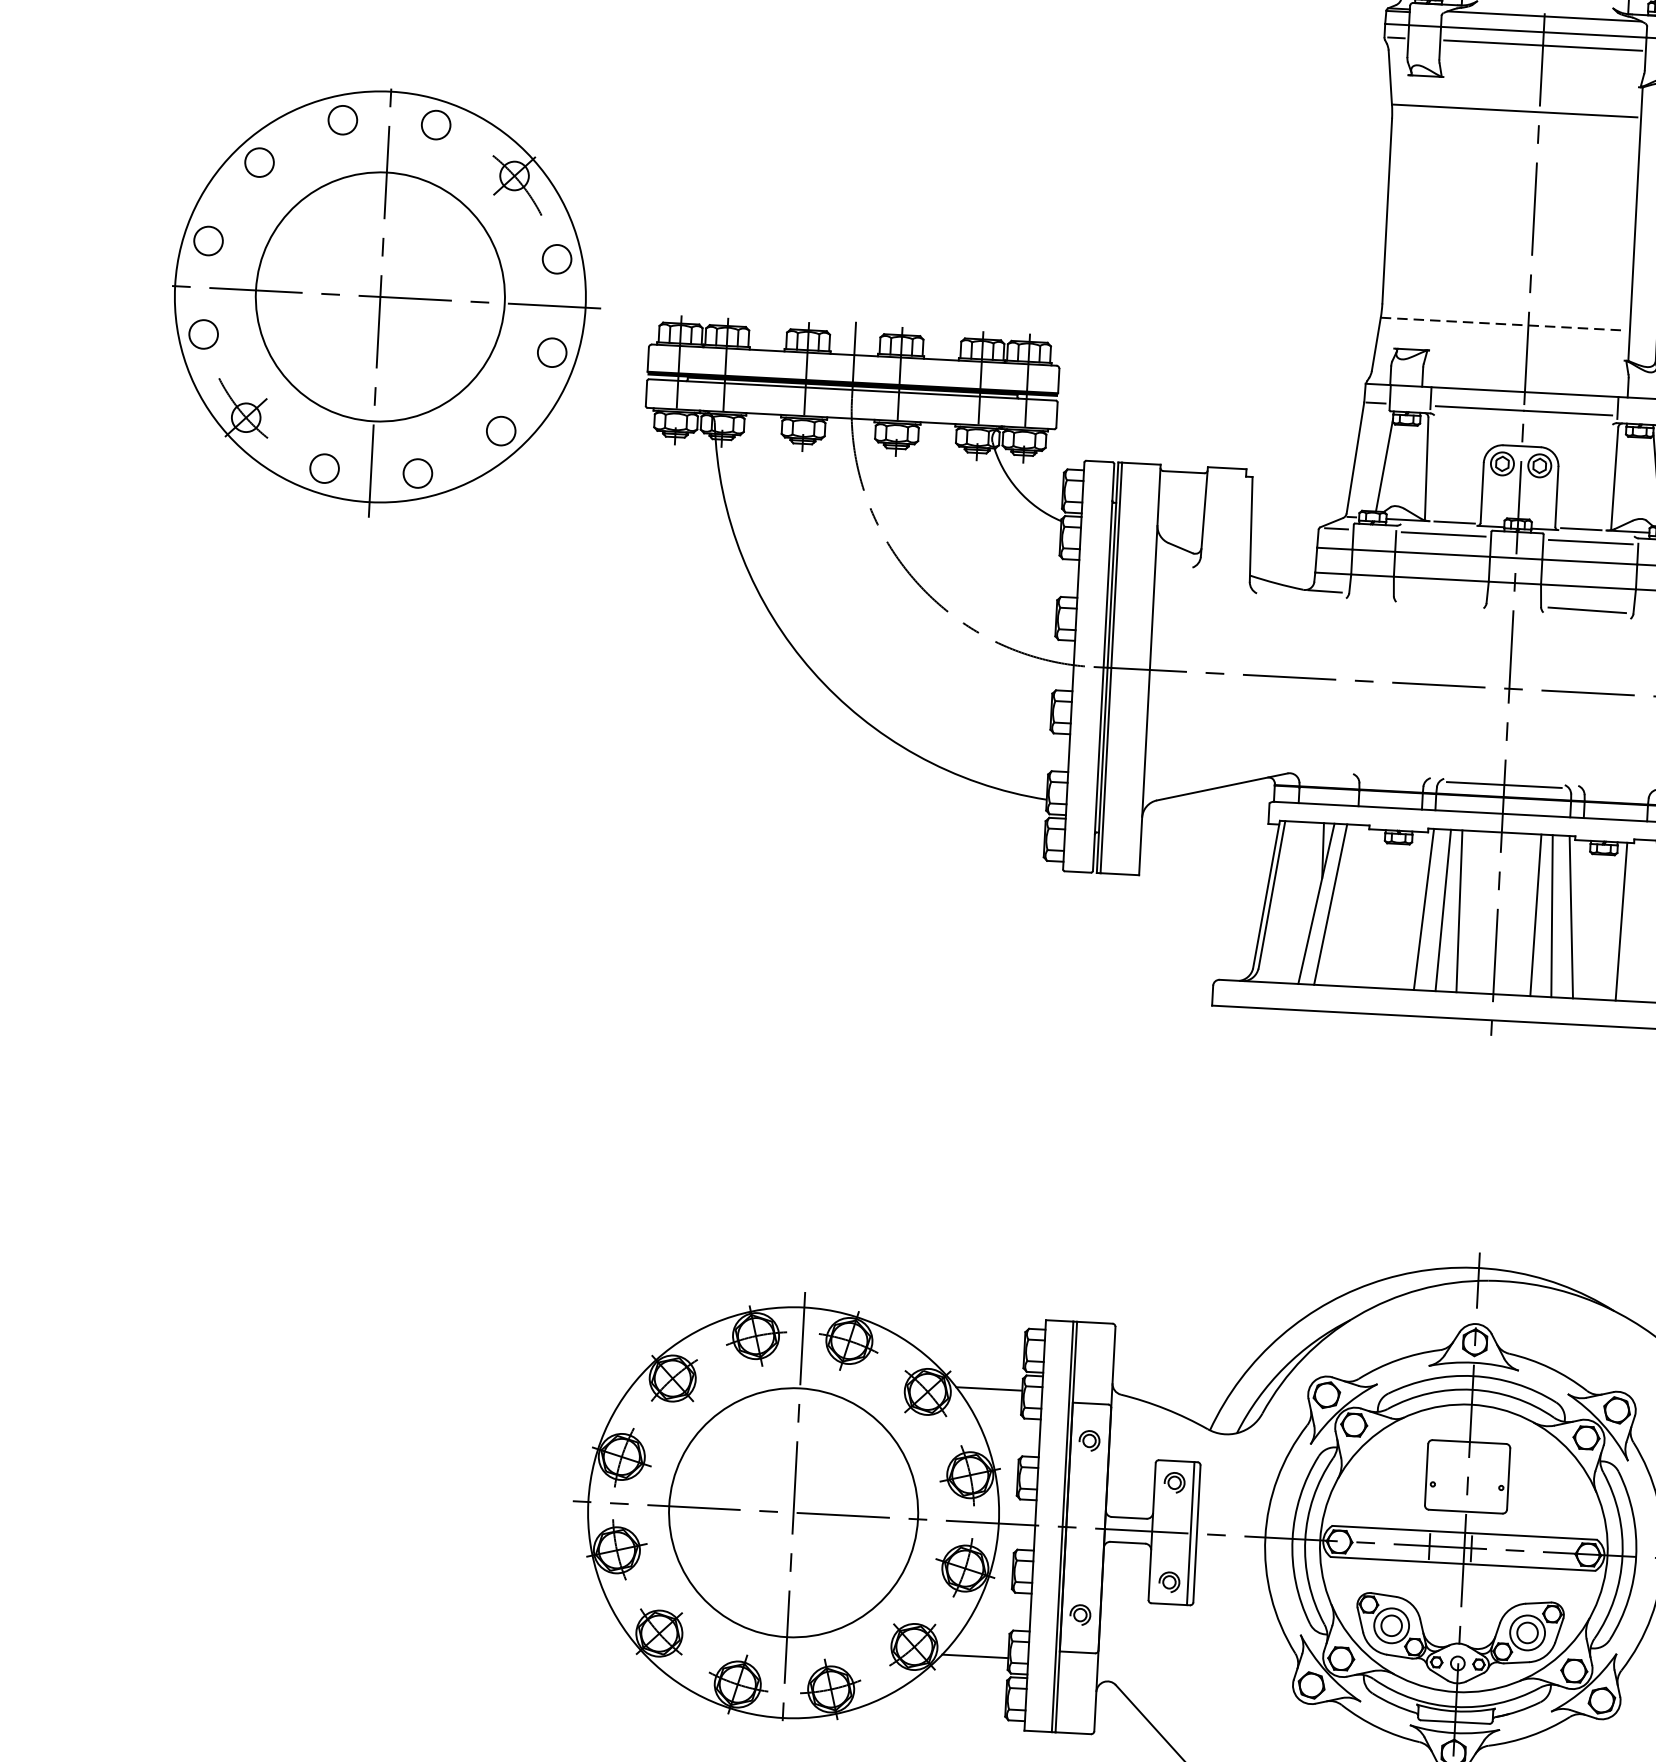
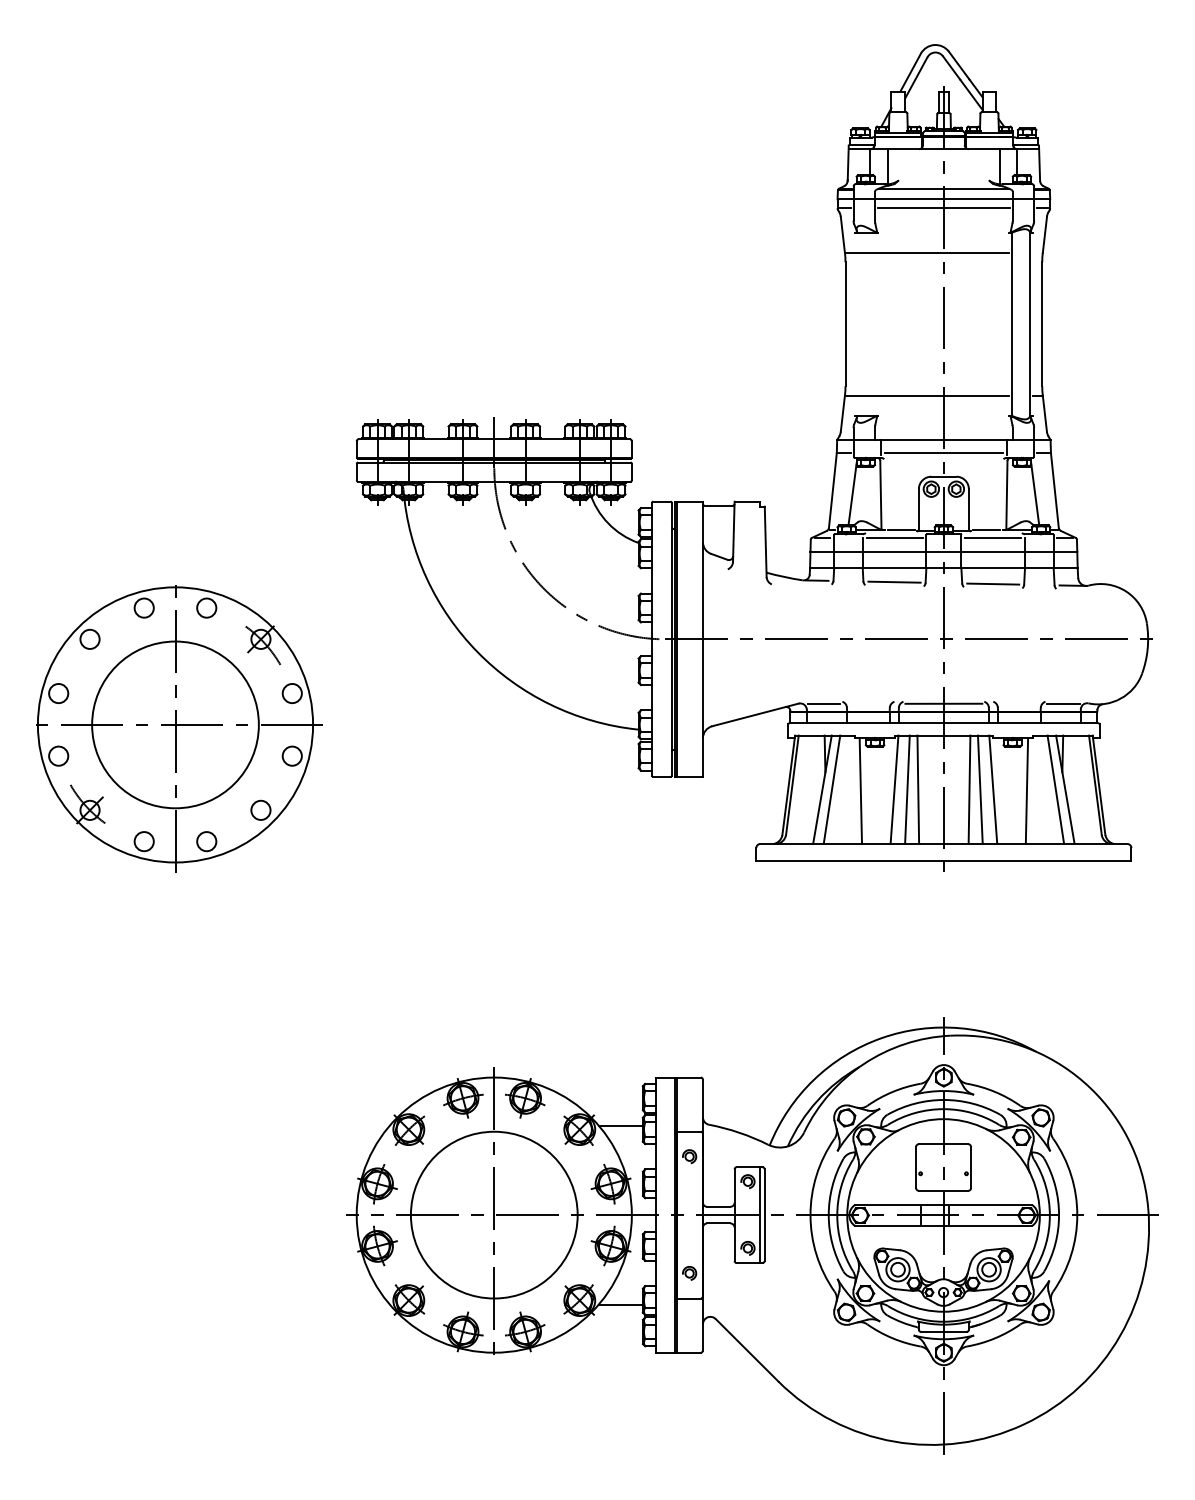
part: (386, 302) -> (179, 728), moved
line: (1504, 323) -> (927, 395), dashed -> solid
line: (1440, 598) -> (894, 581), added
line: (1324, 775) -> (823, 703), added
line: (1373, 907) -> (860, 790), added

